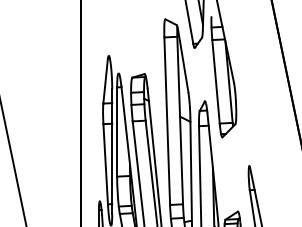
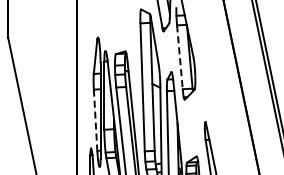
line: (215, 82) -> (179, 57), solid -> dashed
line: (105, 164) -> (95, 120), solid -> dashed

